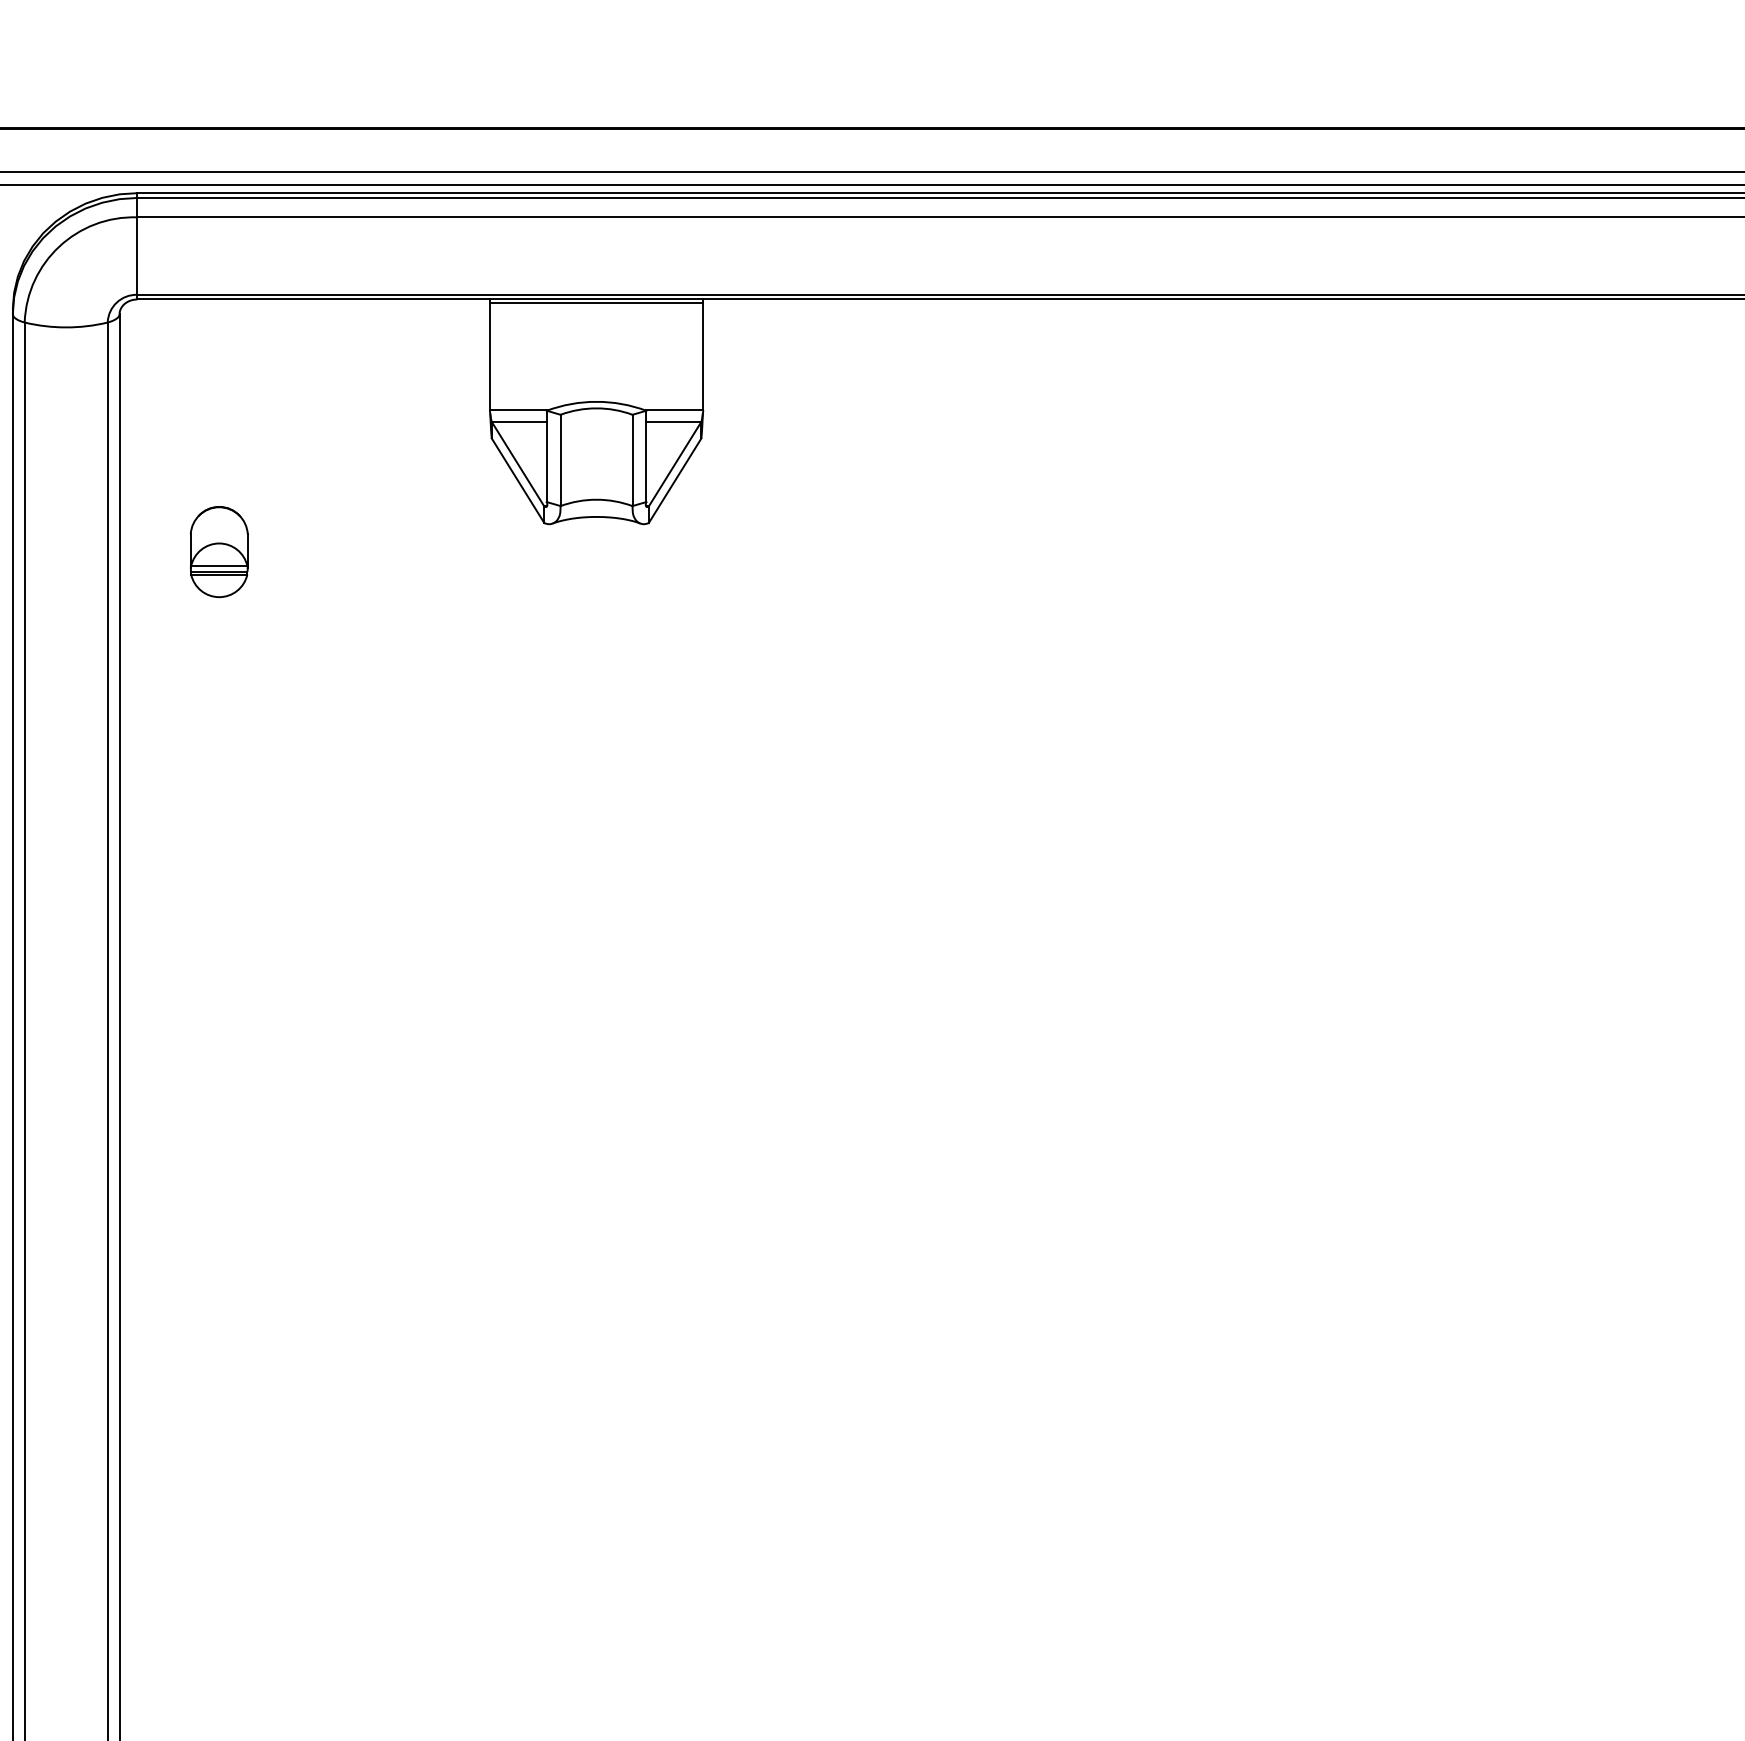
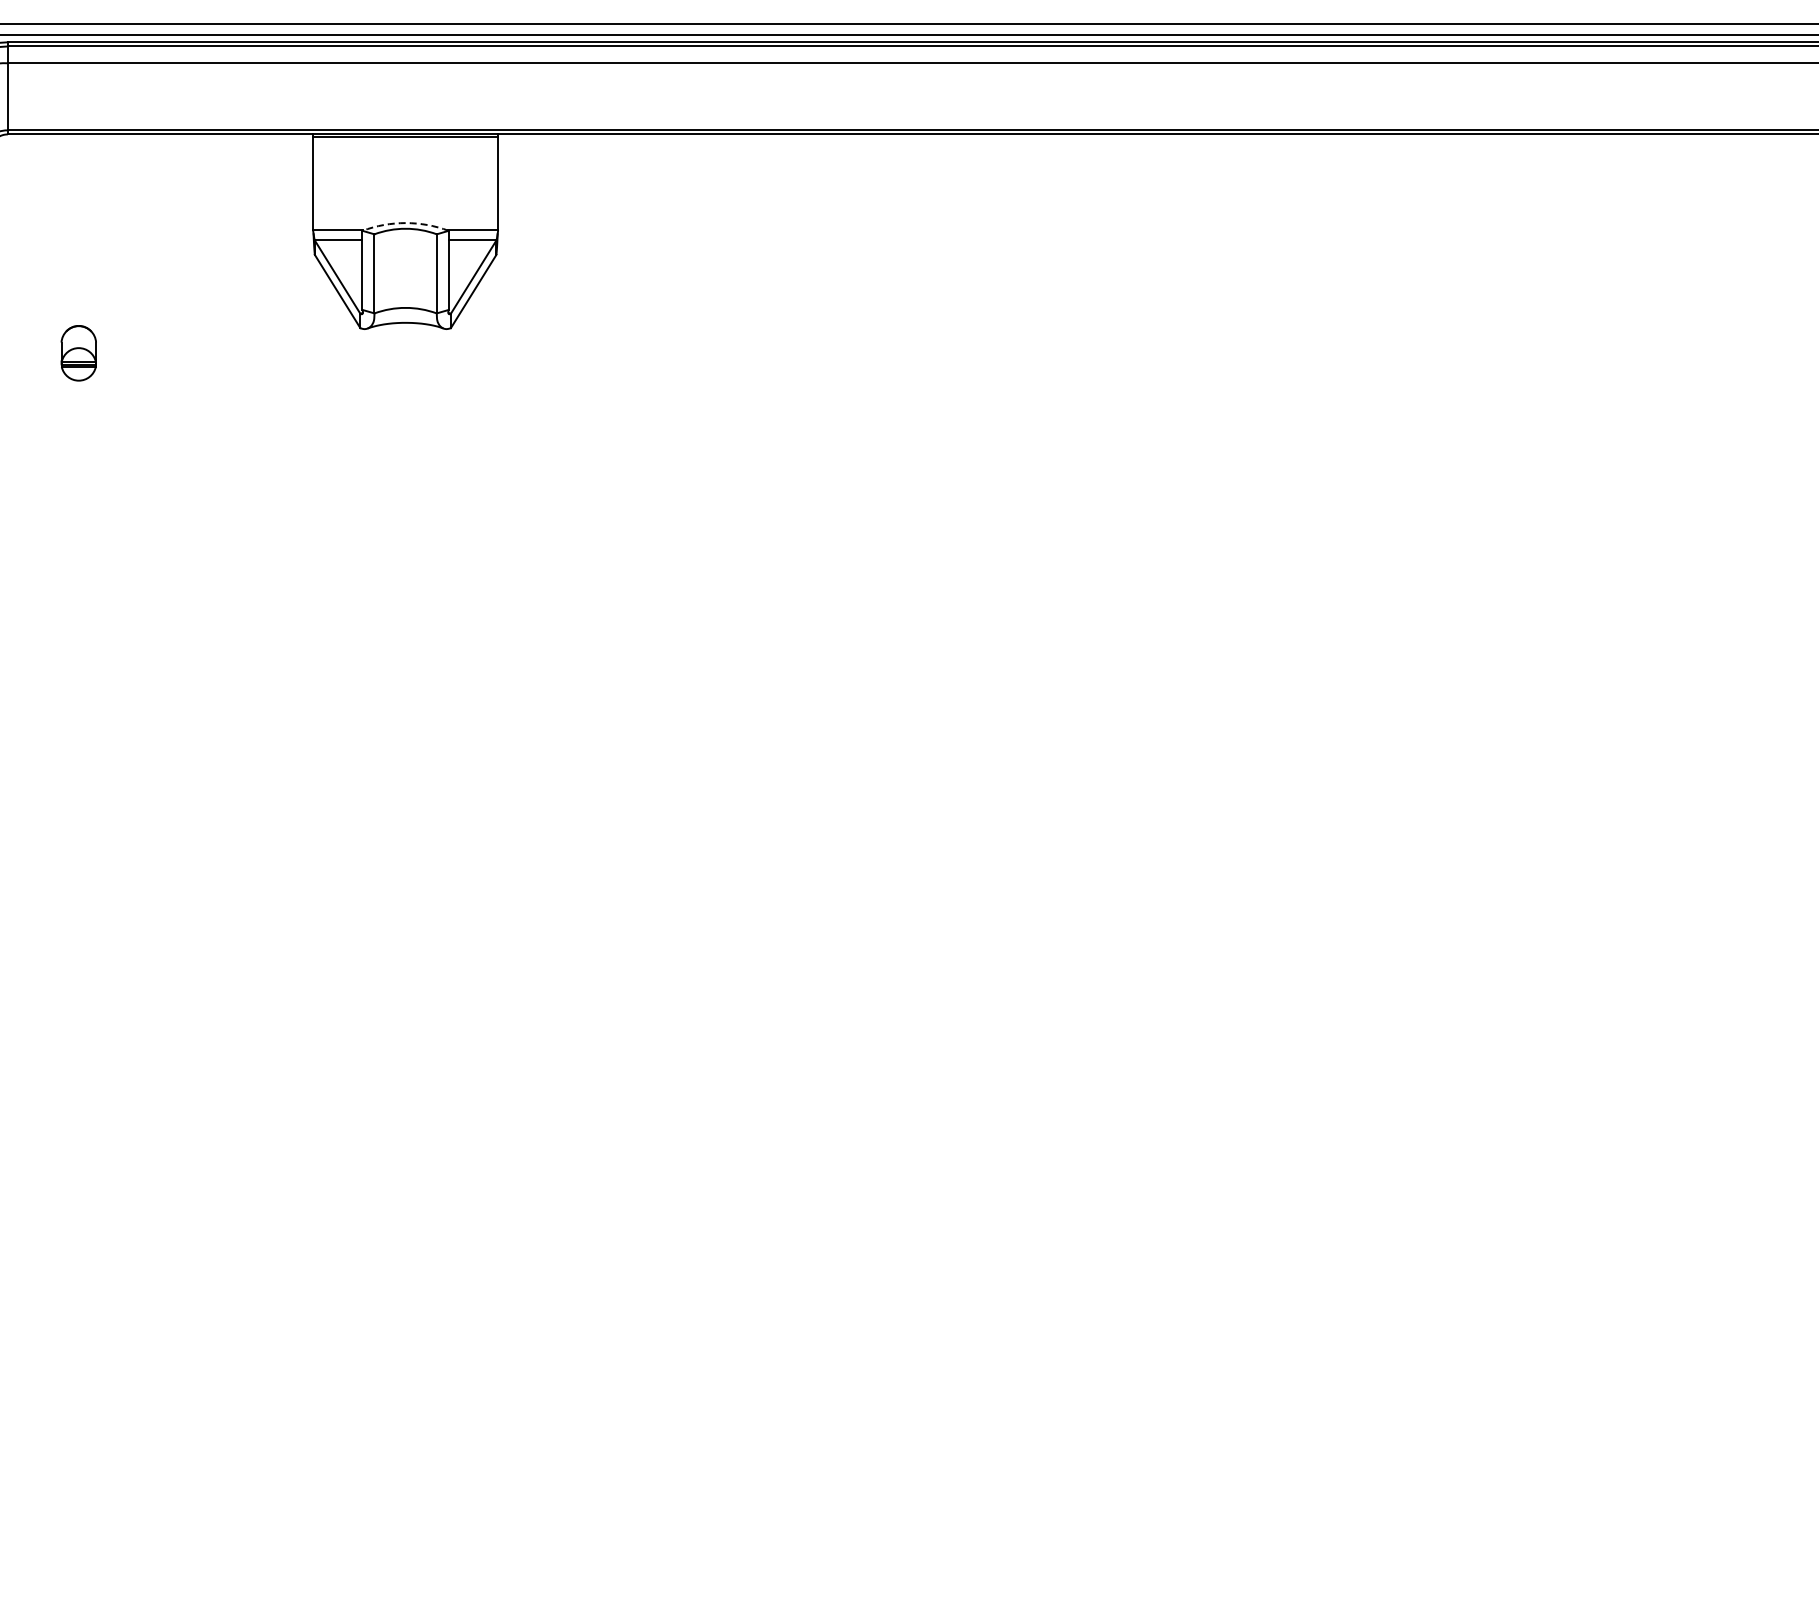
arc: (596, 402) -> (405, 223), solid -> dashed
part: (218, 552) -> (78, 353), size x0.7

